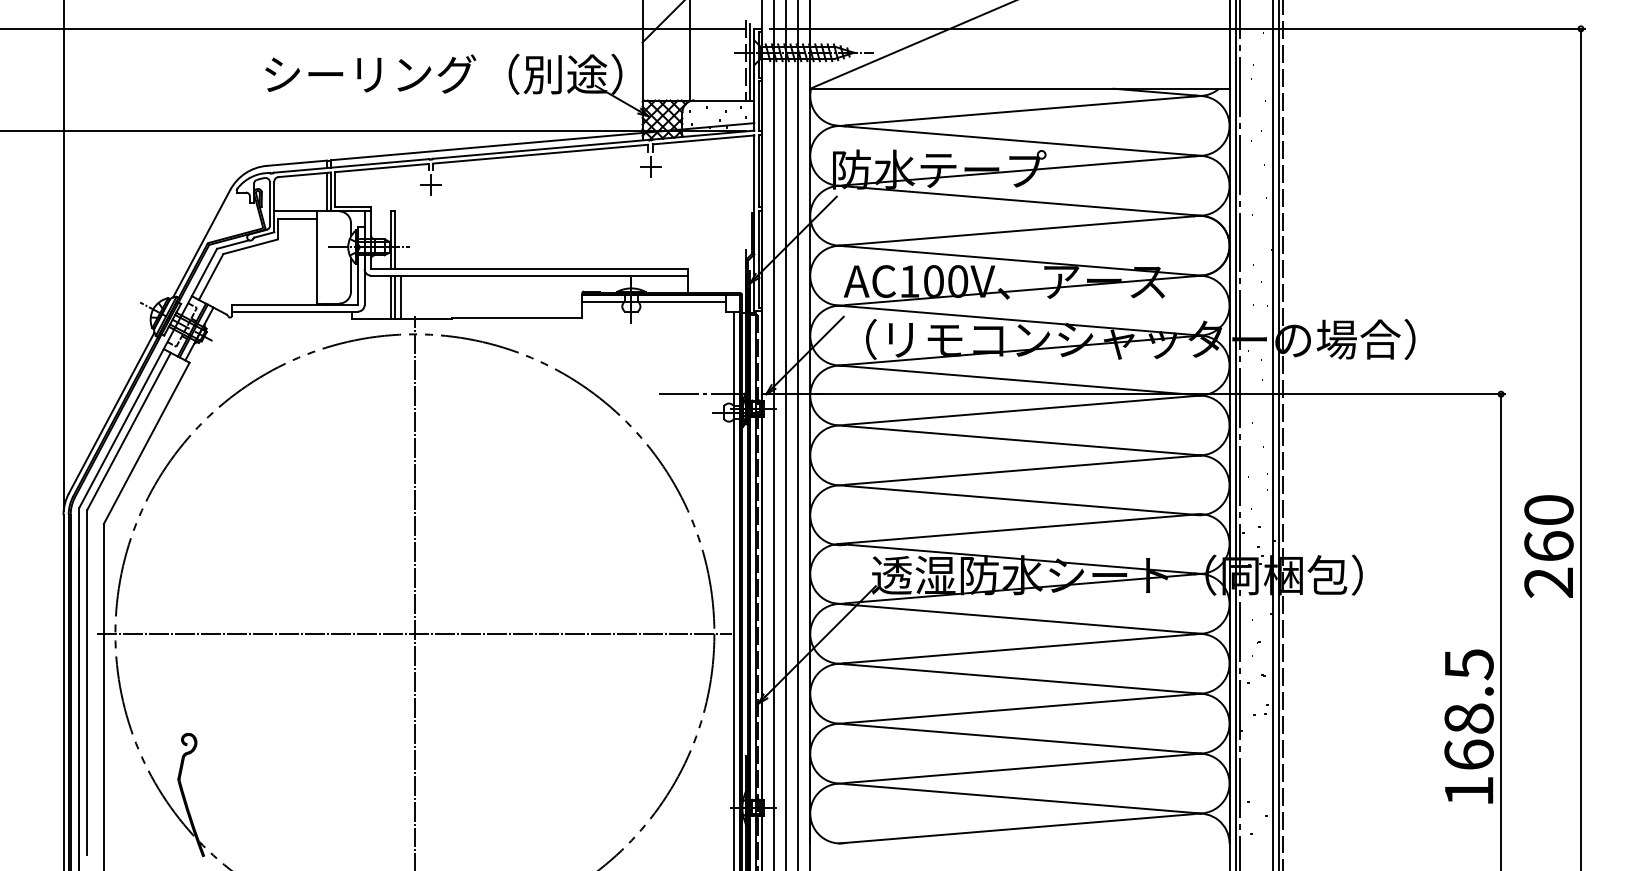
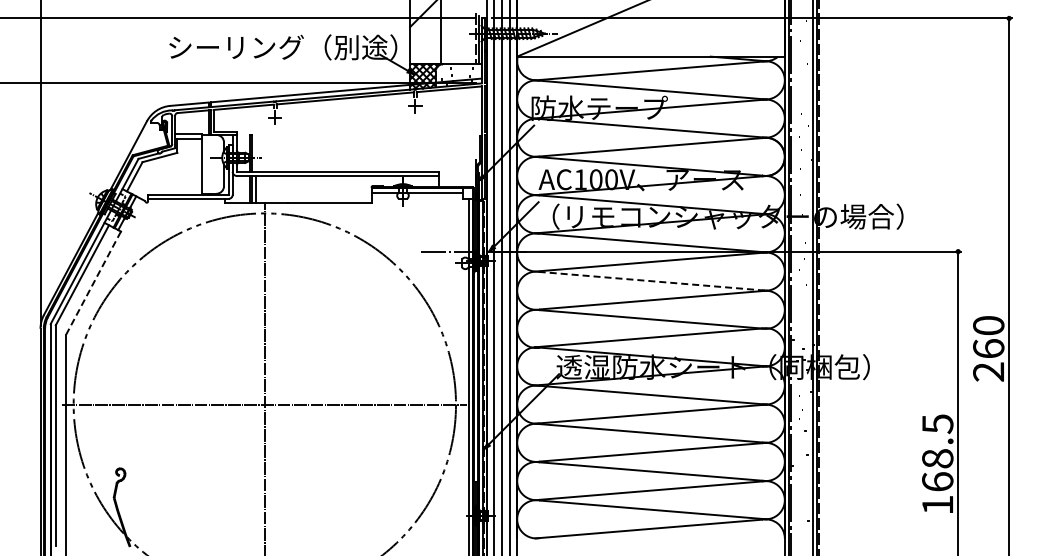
line: (1023, 440) -> (653, 281), solid -> dashed
line: (146, 444) -> (93, 283), solid -> dashed

